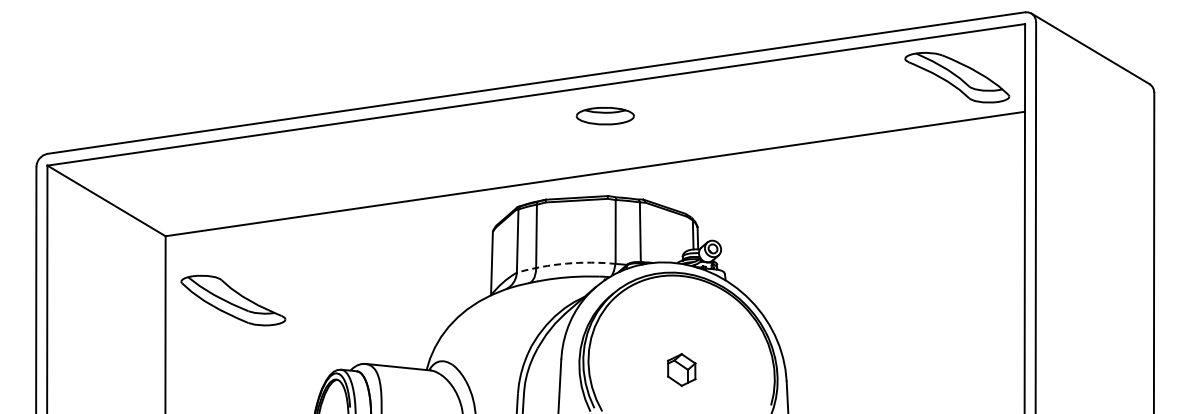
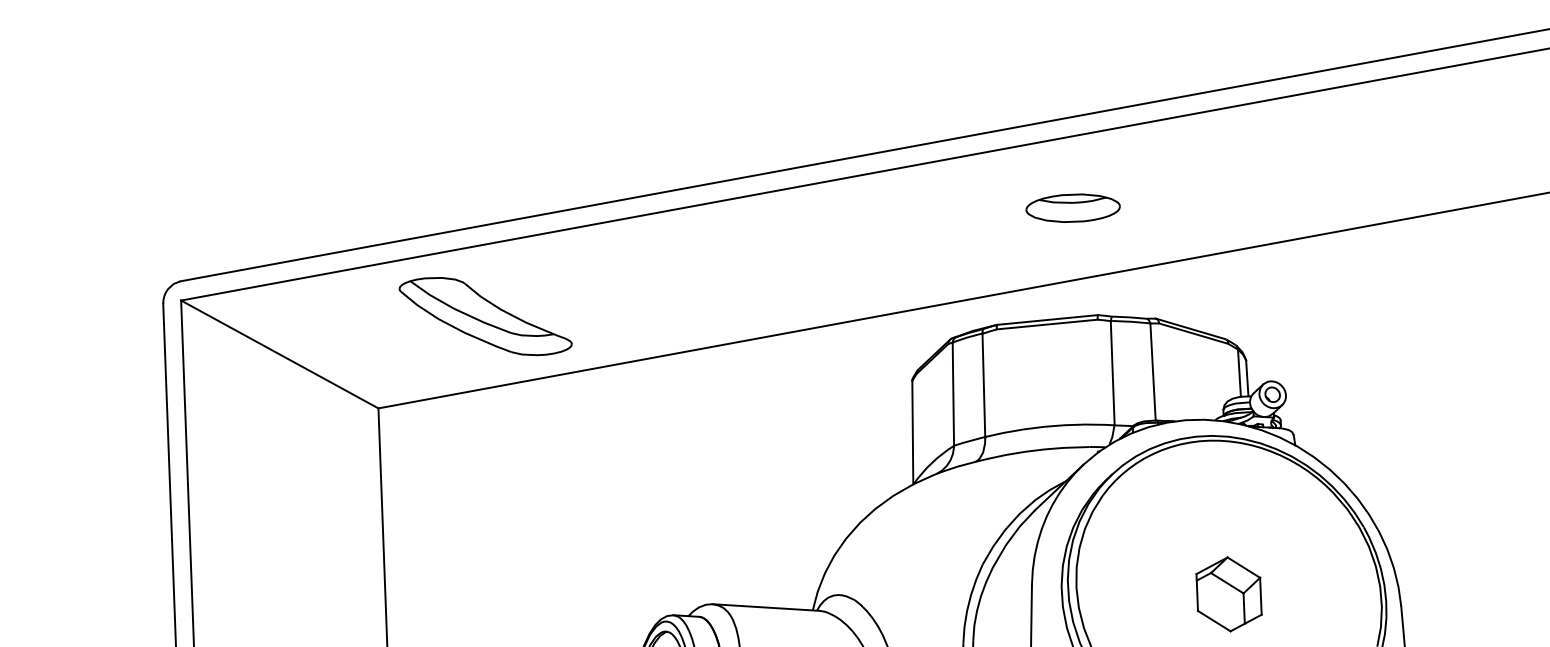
part: (604, 116) -> (1071, 208), moved
arc: (566, 263) -> (1034, 427), dashed -> solid
part: (233, 300) -> (485, 316), moved
part: (681, 369) -> (1228, 593), size x1.43

